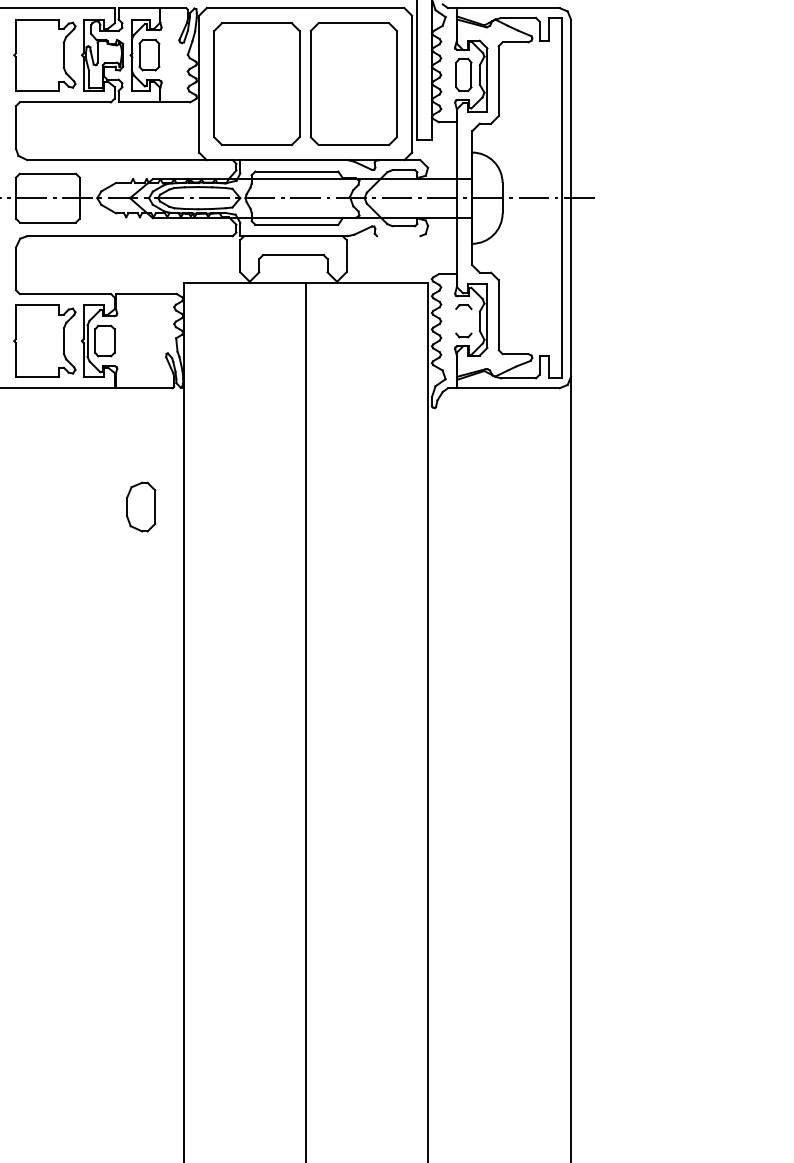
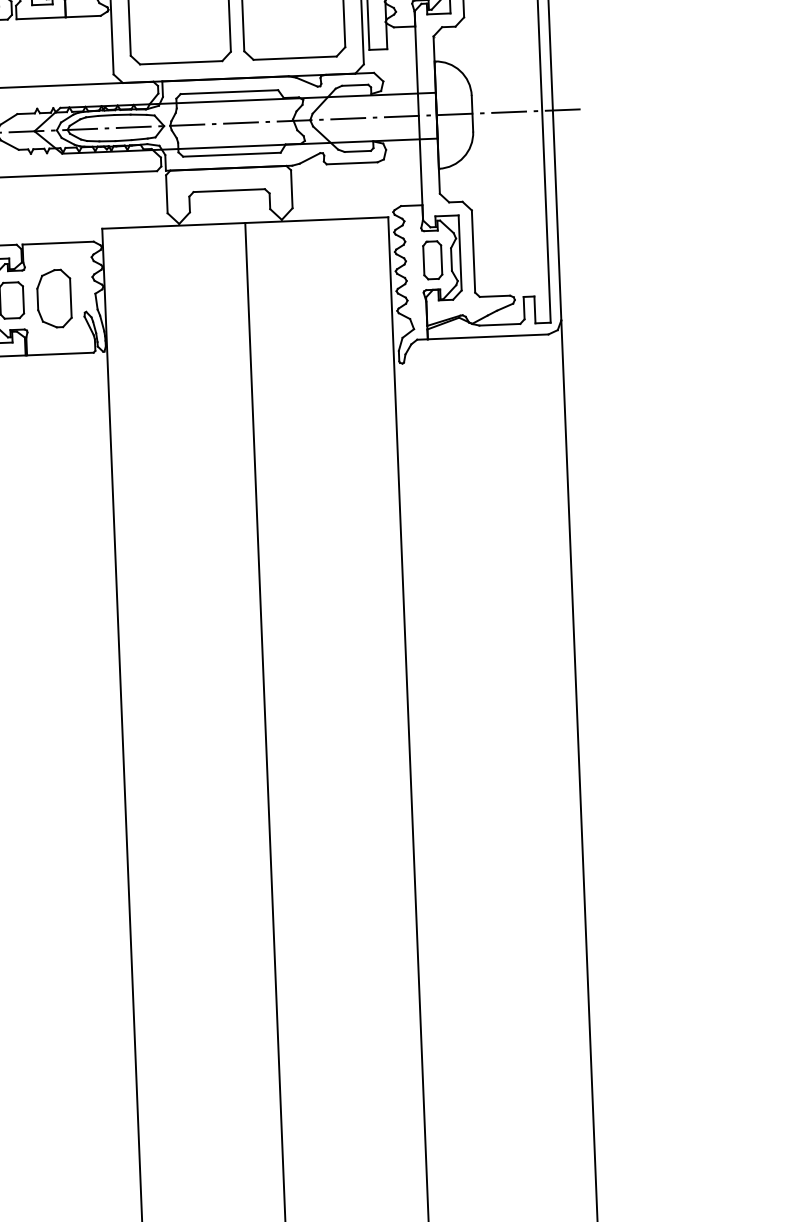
line: (398, 236) -> (351, 163), added
line: (456, 320) -> (424, 259), added
line: (471, 320) -> (441, 258), added
part: (141, 506) -> (54, 298), moved

